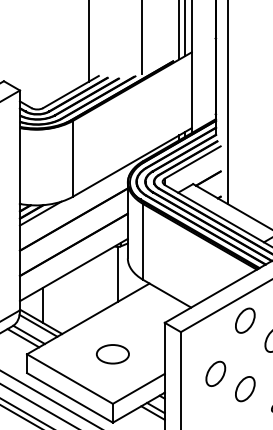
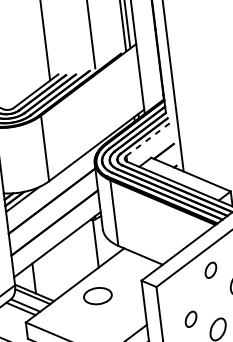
line: (193, 162) -> (149, 139), solid -> dashed
part: (245, 320) -> (211, 270), size x0.7
part: (112, 354) -> (97, 296), moved
part: (215, 373) -> (190, 319), size x0.7

